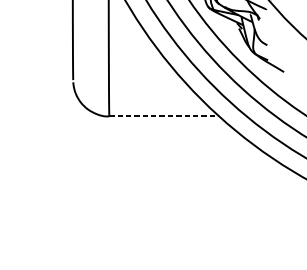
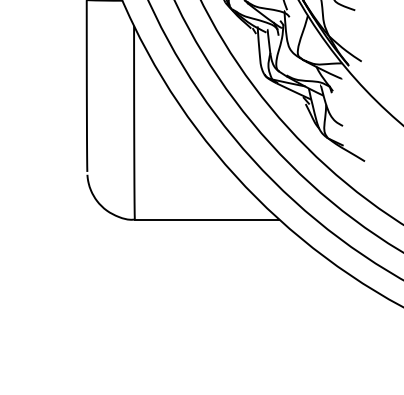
line: (164, 116) -> (207, 219), dashed -> solid

